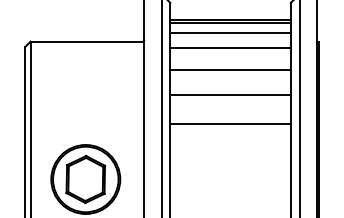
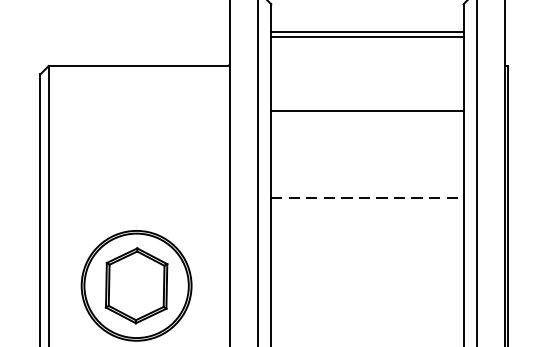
line: (230, 32) -> (367, 51), removed
line: (230, 48) -> (367, 77), removed
line: (230, 95) -> (367, 151), removed
line: (231, 124) -> (368, 198), solid -> dashed

